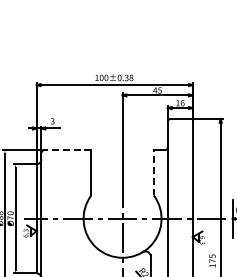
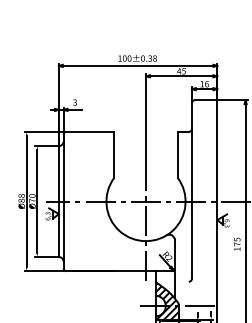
line: (67, 149) -> (90, 131), dashed -> solid
line: (153, 172) -> (177, 154), dashed -> solid

